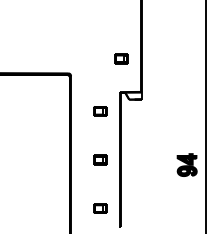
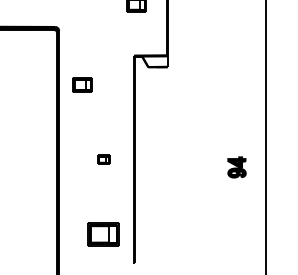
part: (100, 111) -> (82, 85), moved
part: (100, 159) -> (104, 158), size x0.6
part: (186, 164) -> (236, 166), size x0.6
part: (100, 208) -> (104, 234), size x1.6

